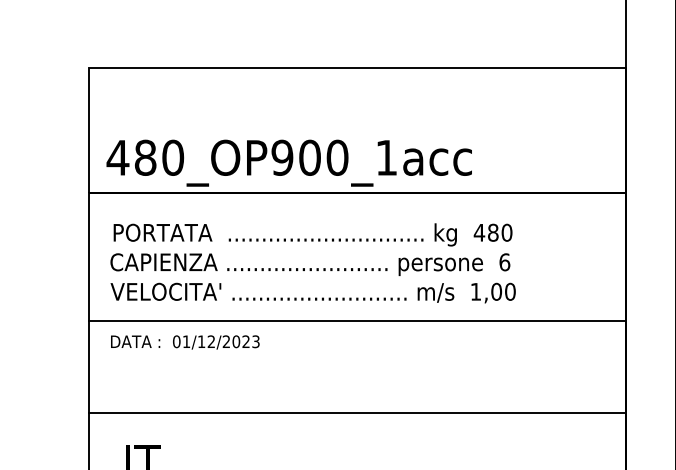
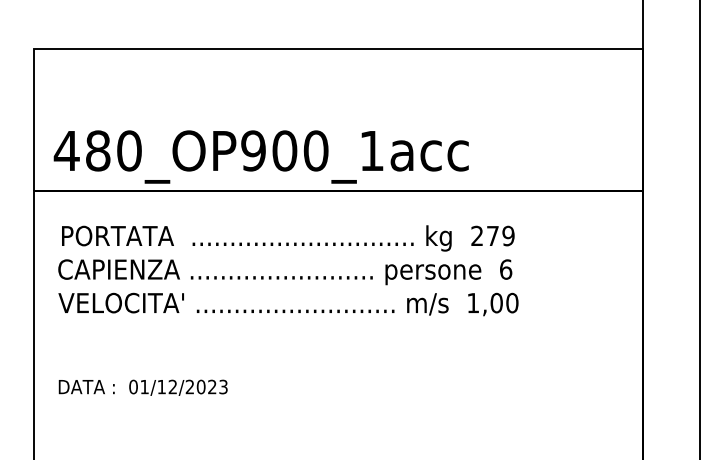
text: (492, 232) -> (492, 235), 480 -> 279
line: (356, 321) -> (337, 336), removed
text: (185, 342) -> (143, 387), moved
line: (356, 412) -> (337, 440), removed

